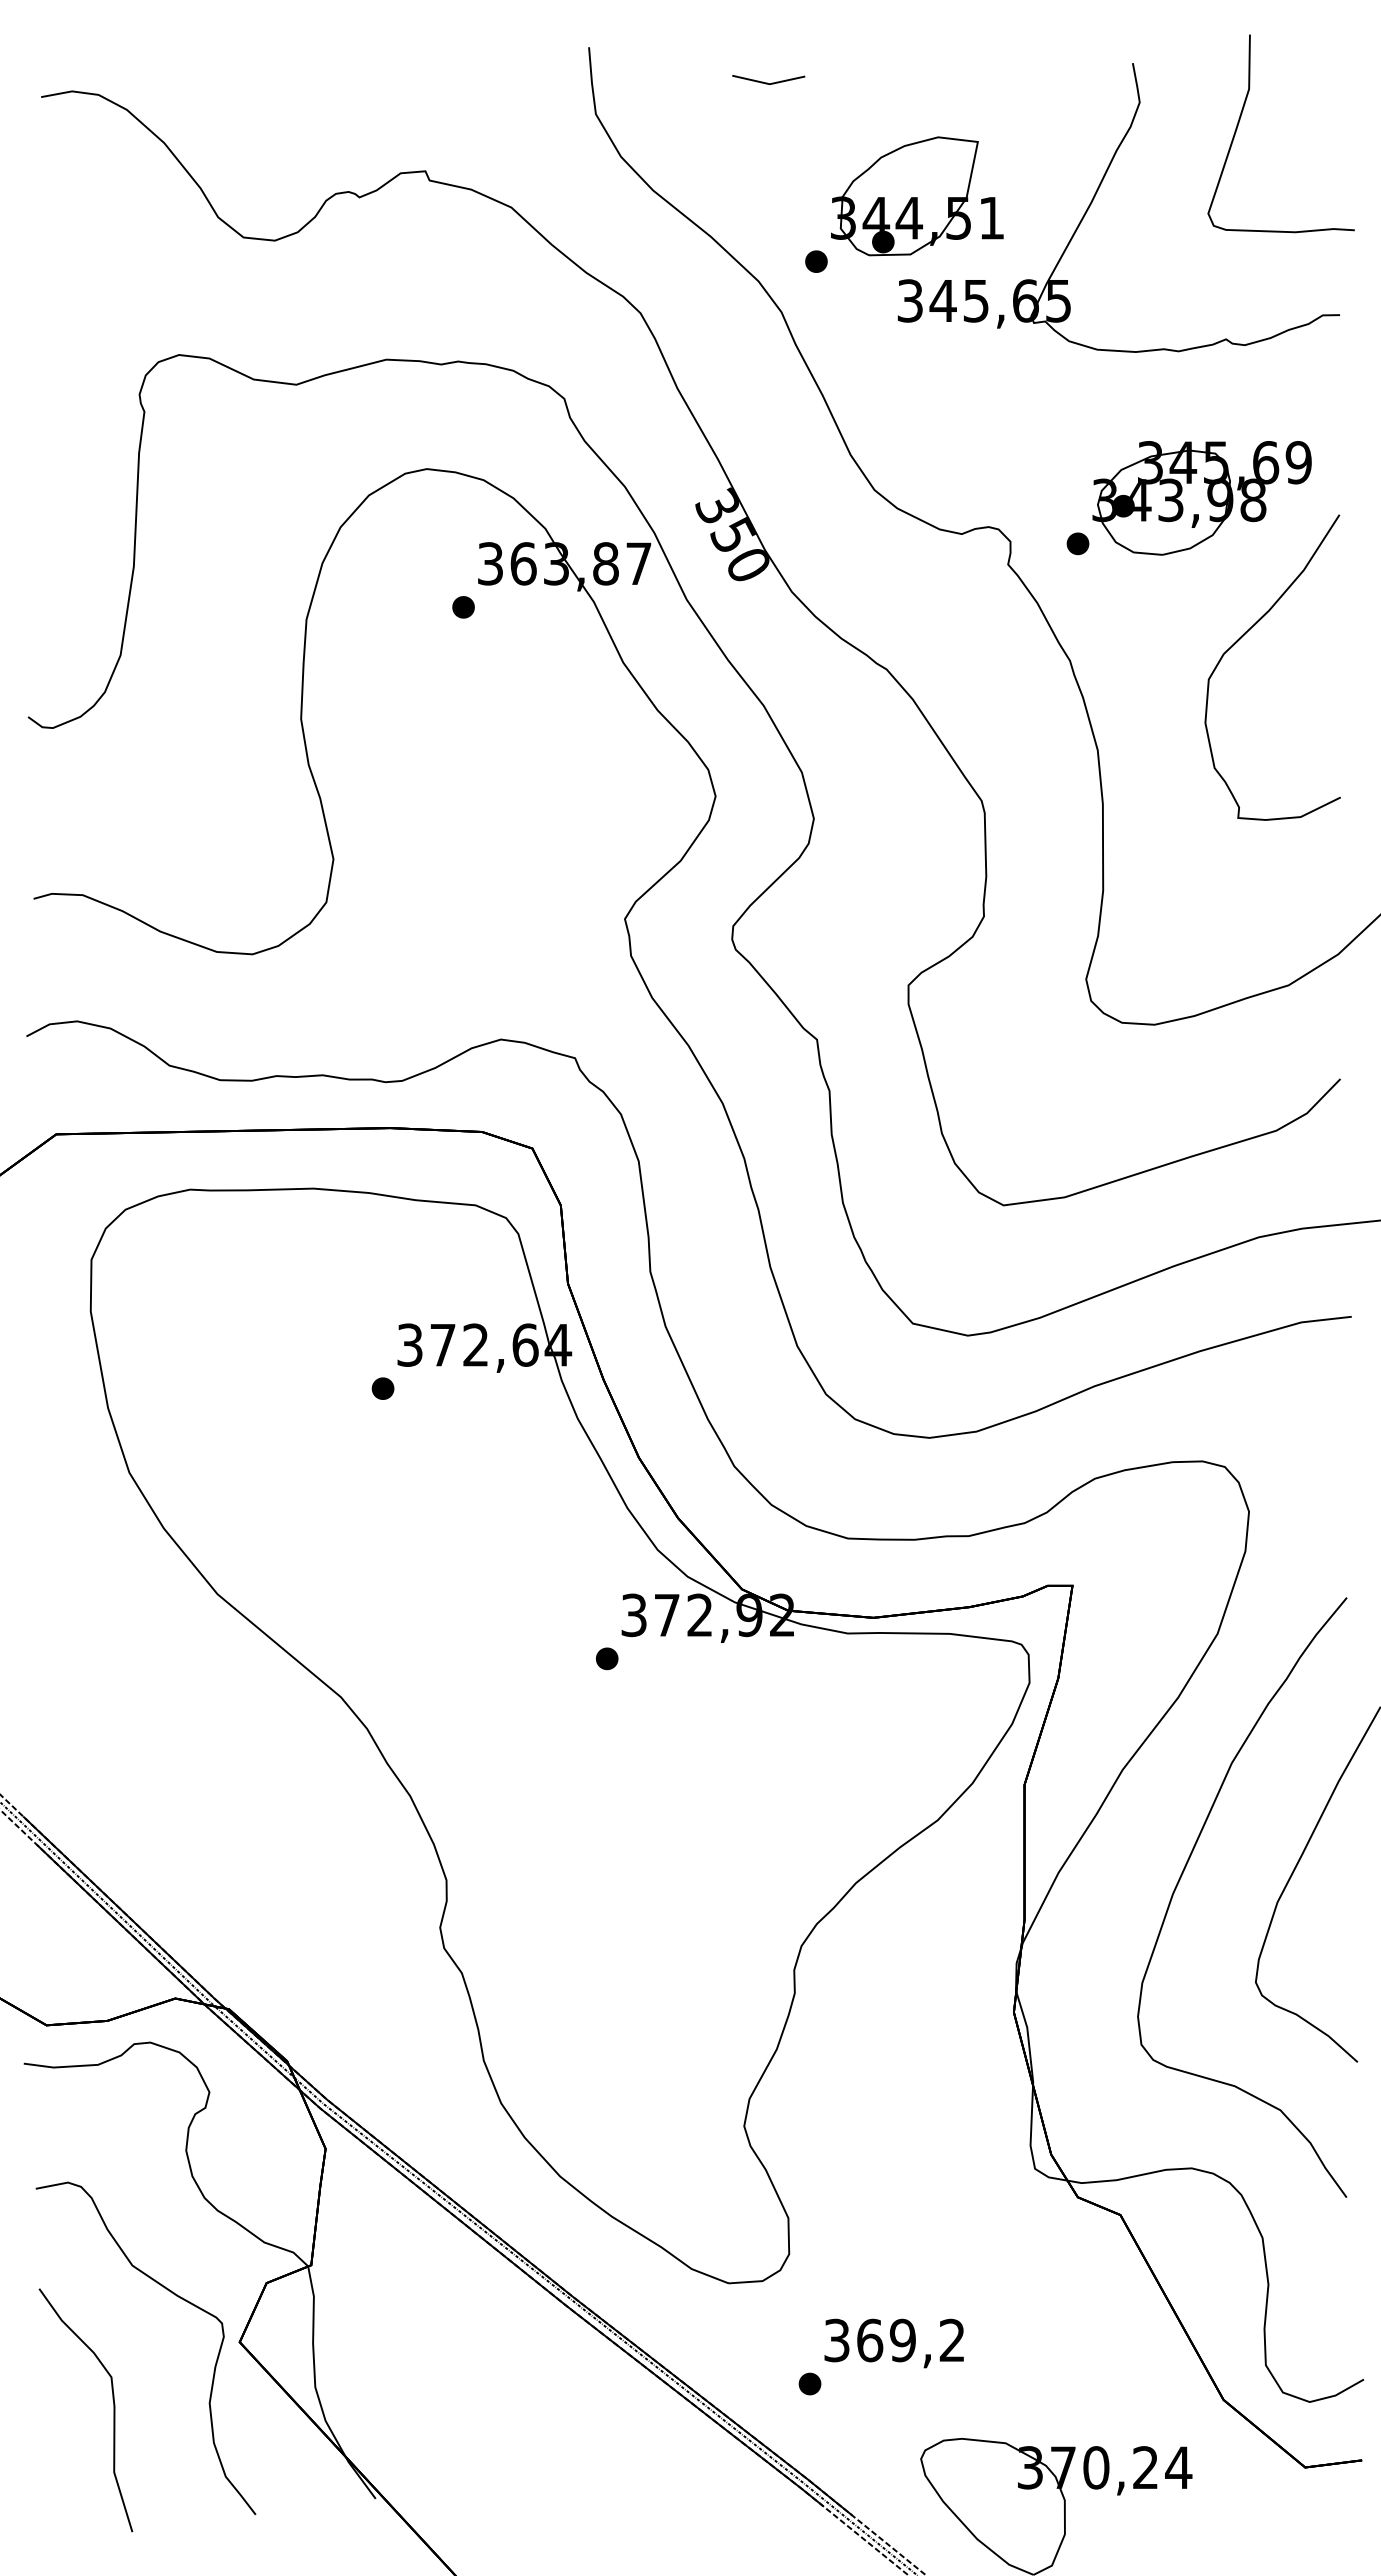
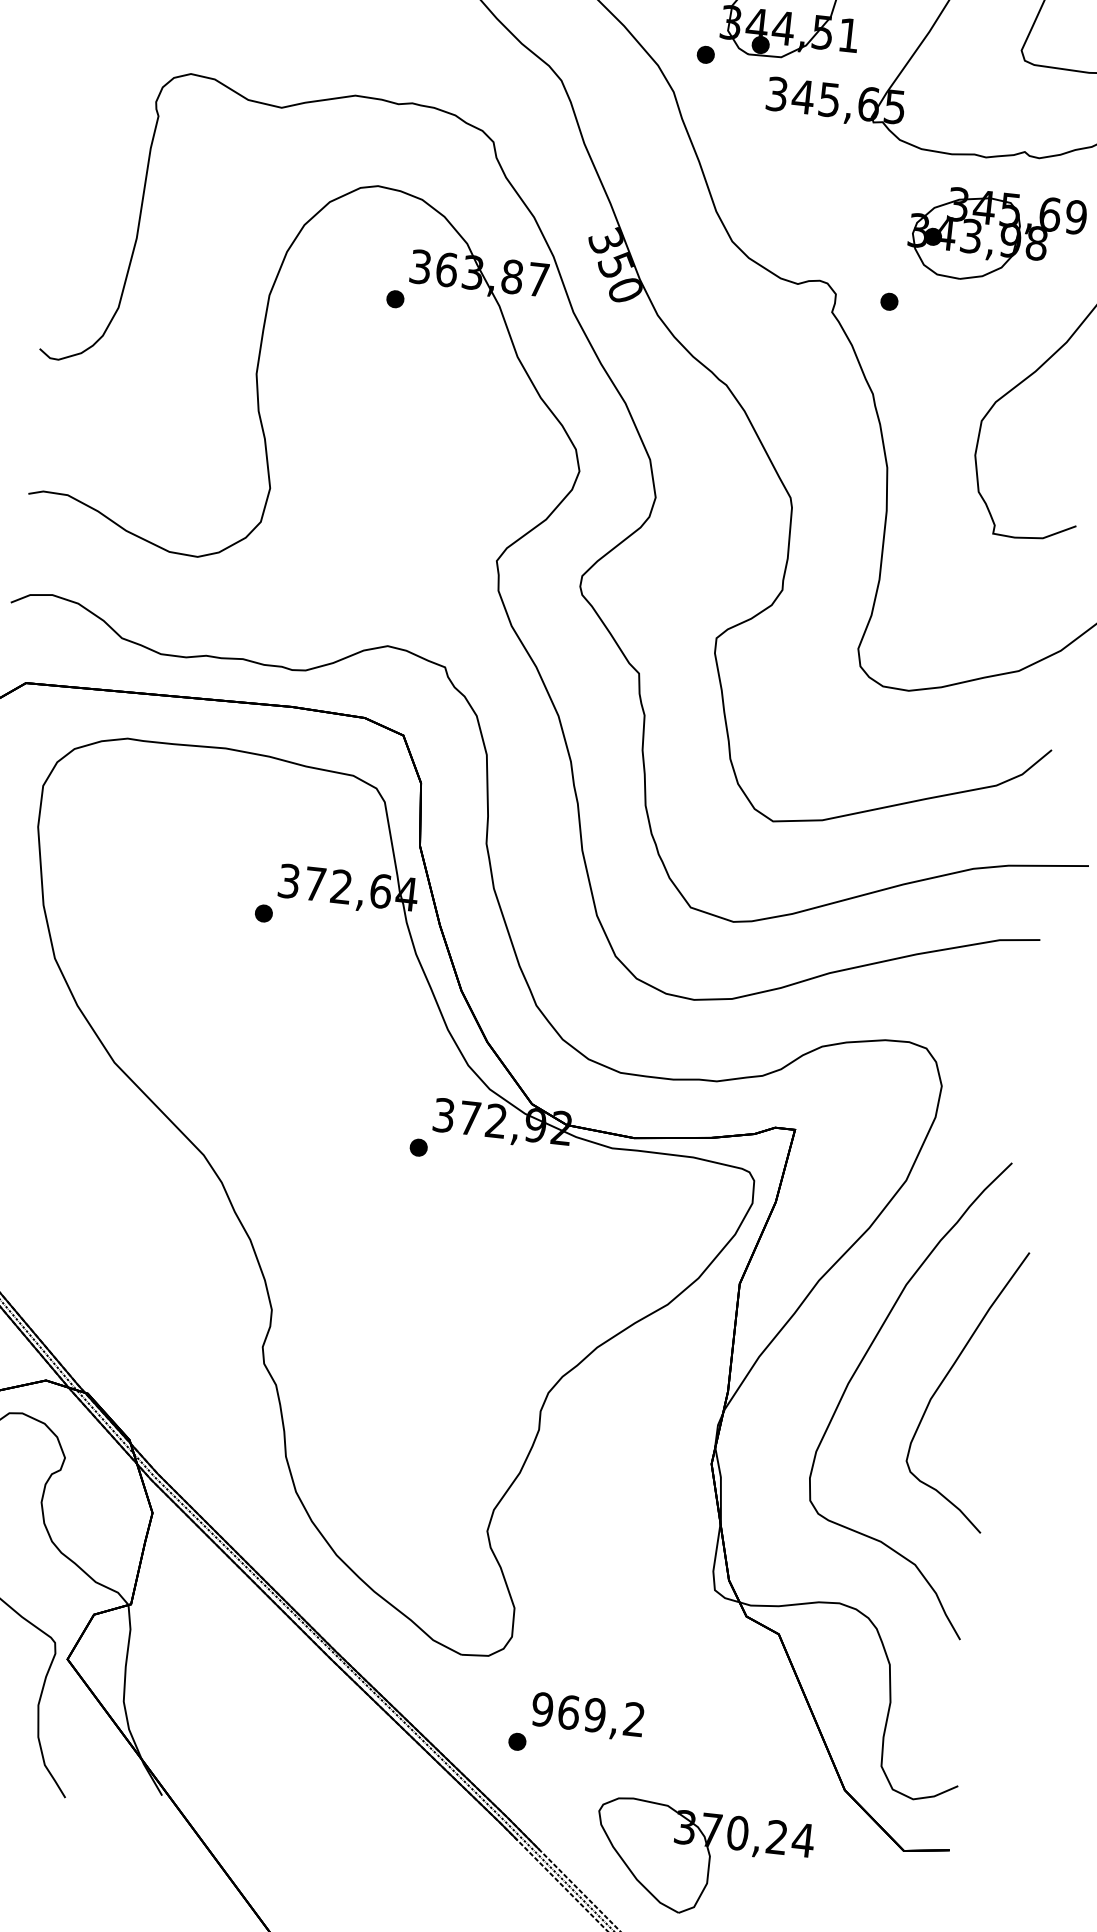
part: (1201, 498) -> (995, 237), moved
text: (836, 2340) -> (542, 1709), 369,2 -> 969,2

